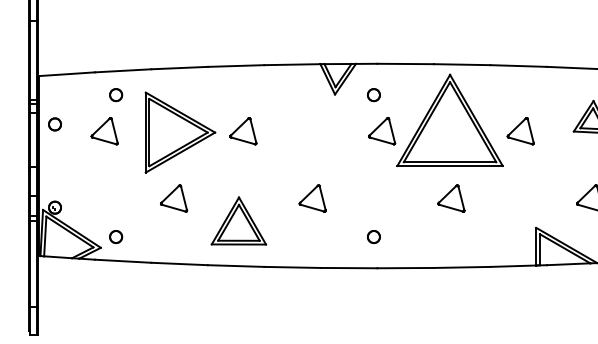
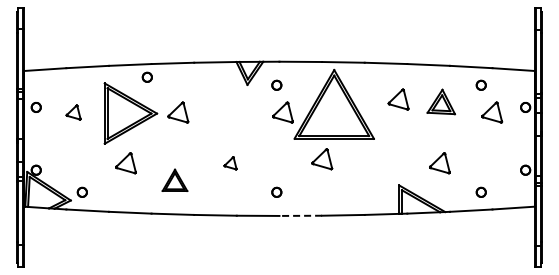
part: (114, 93) -> (146, 76), moved
part: (104, 131) -> (73, 112), size x0.7
part: (520, 131) -> (398, 99), moved
part: (312, 198) -> (230, 163), size x0.6
part: (451, 198) -> (322, 159), moved
part: (238, 221) -> (174, 180), size x0.6
line: (405, 267) -> (300, 215), solid -> dashed

